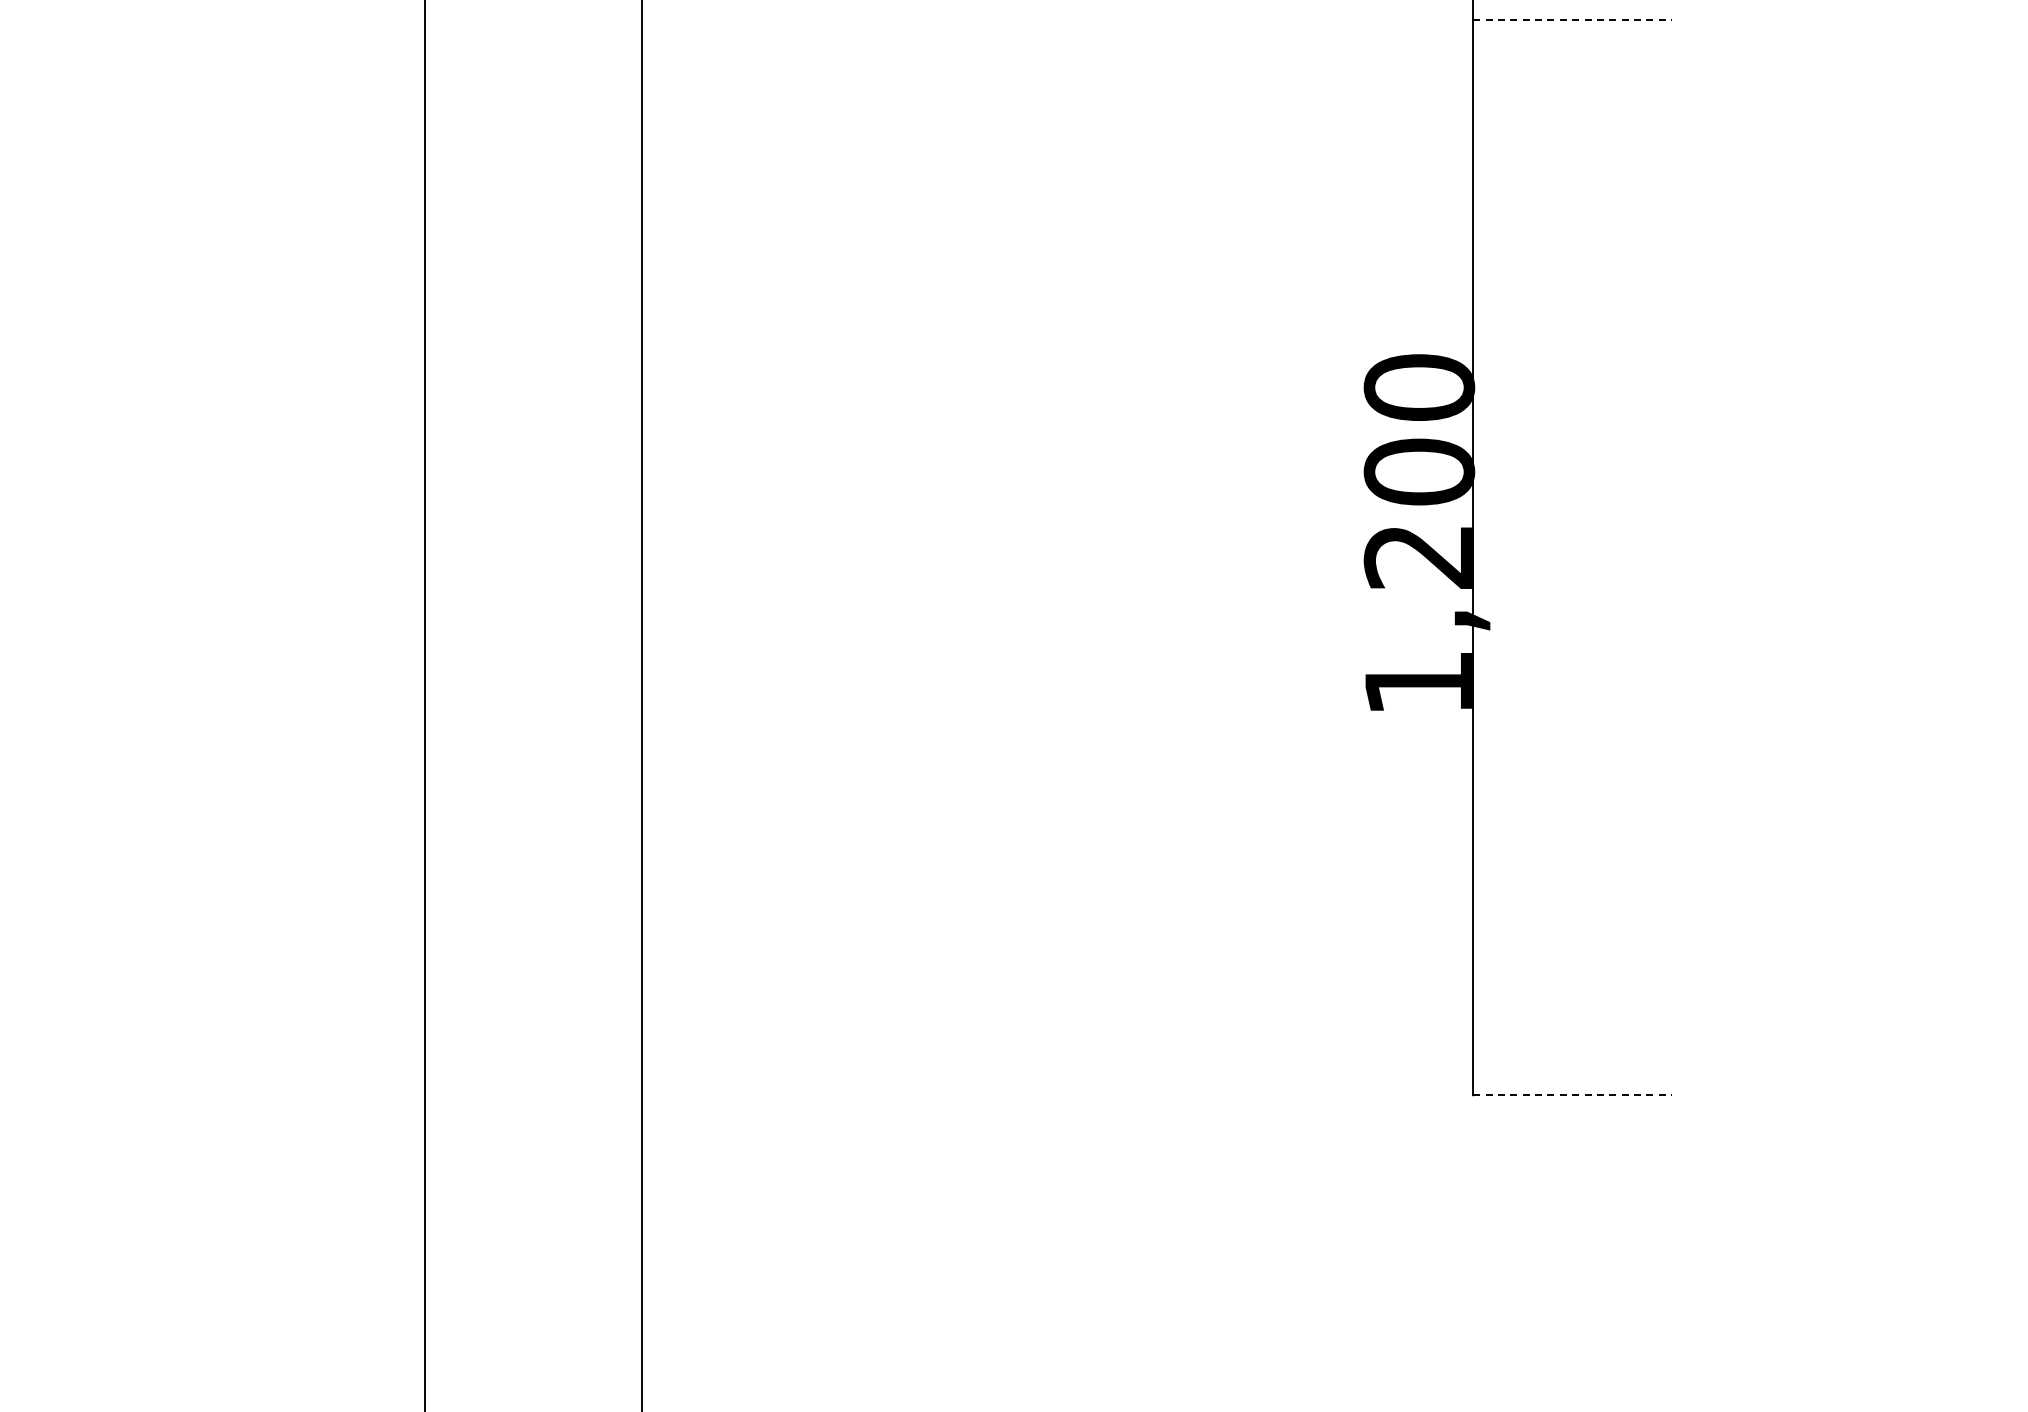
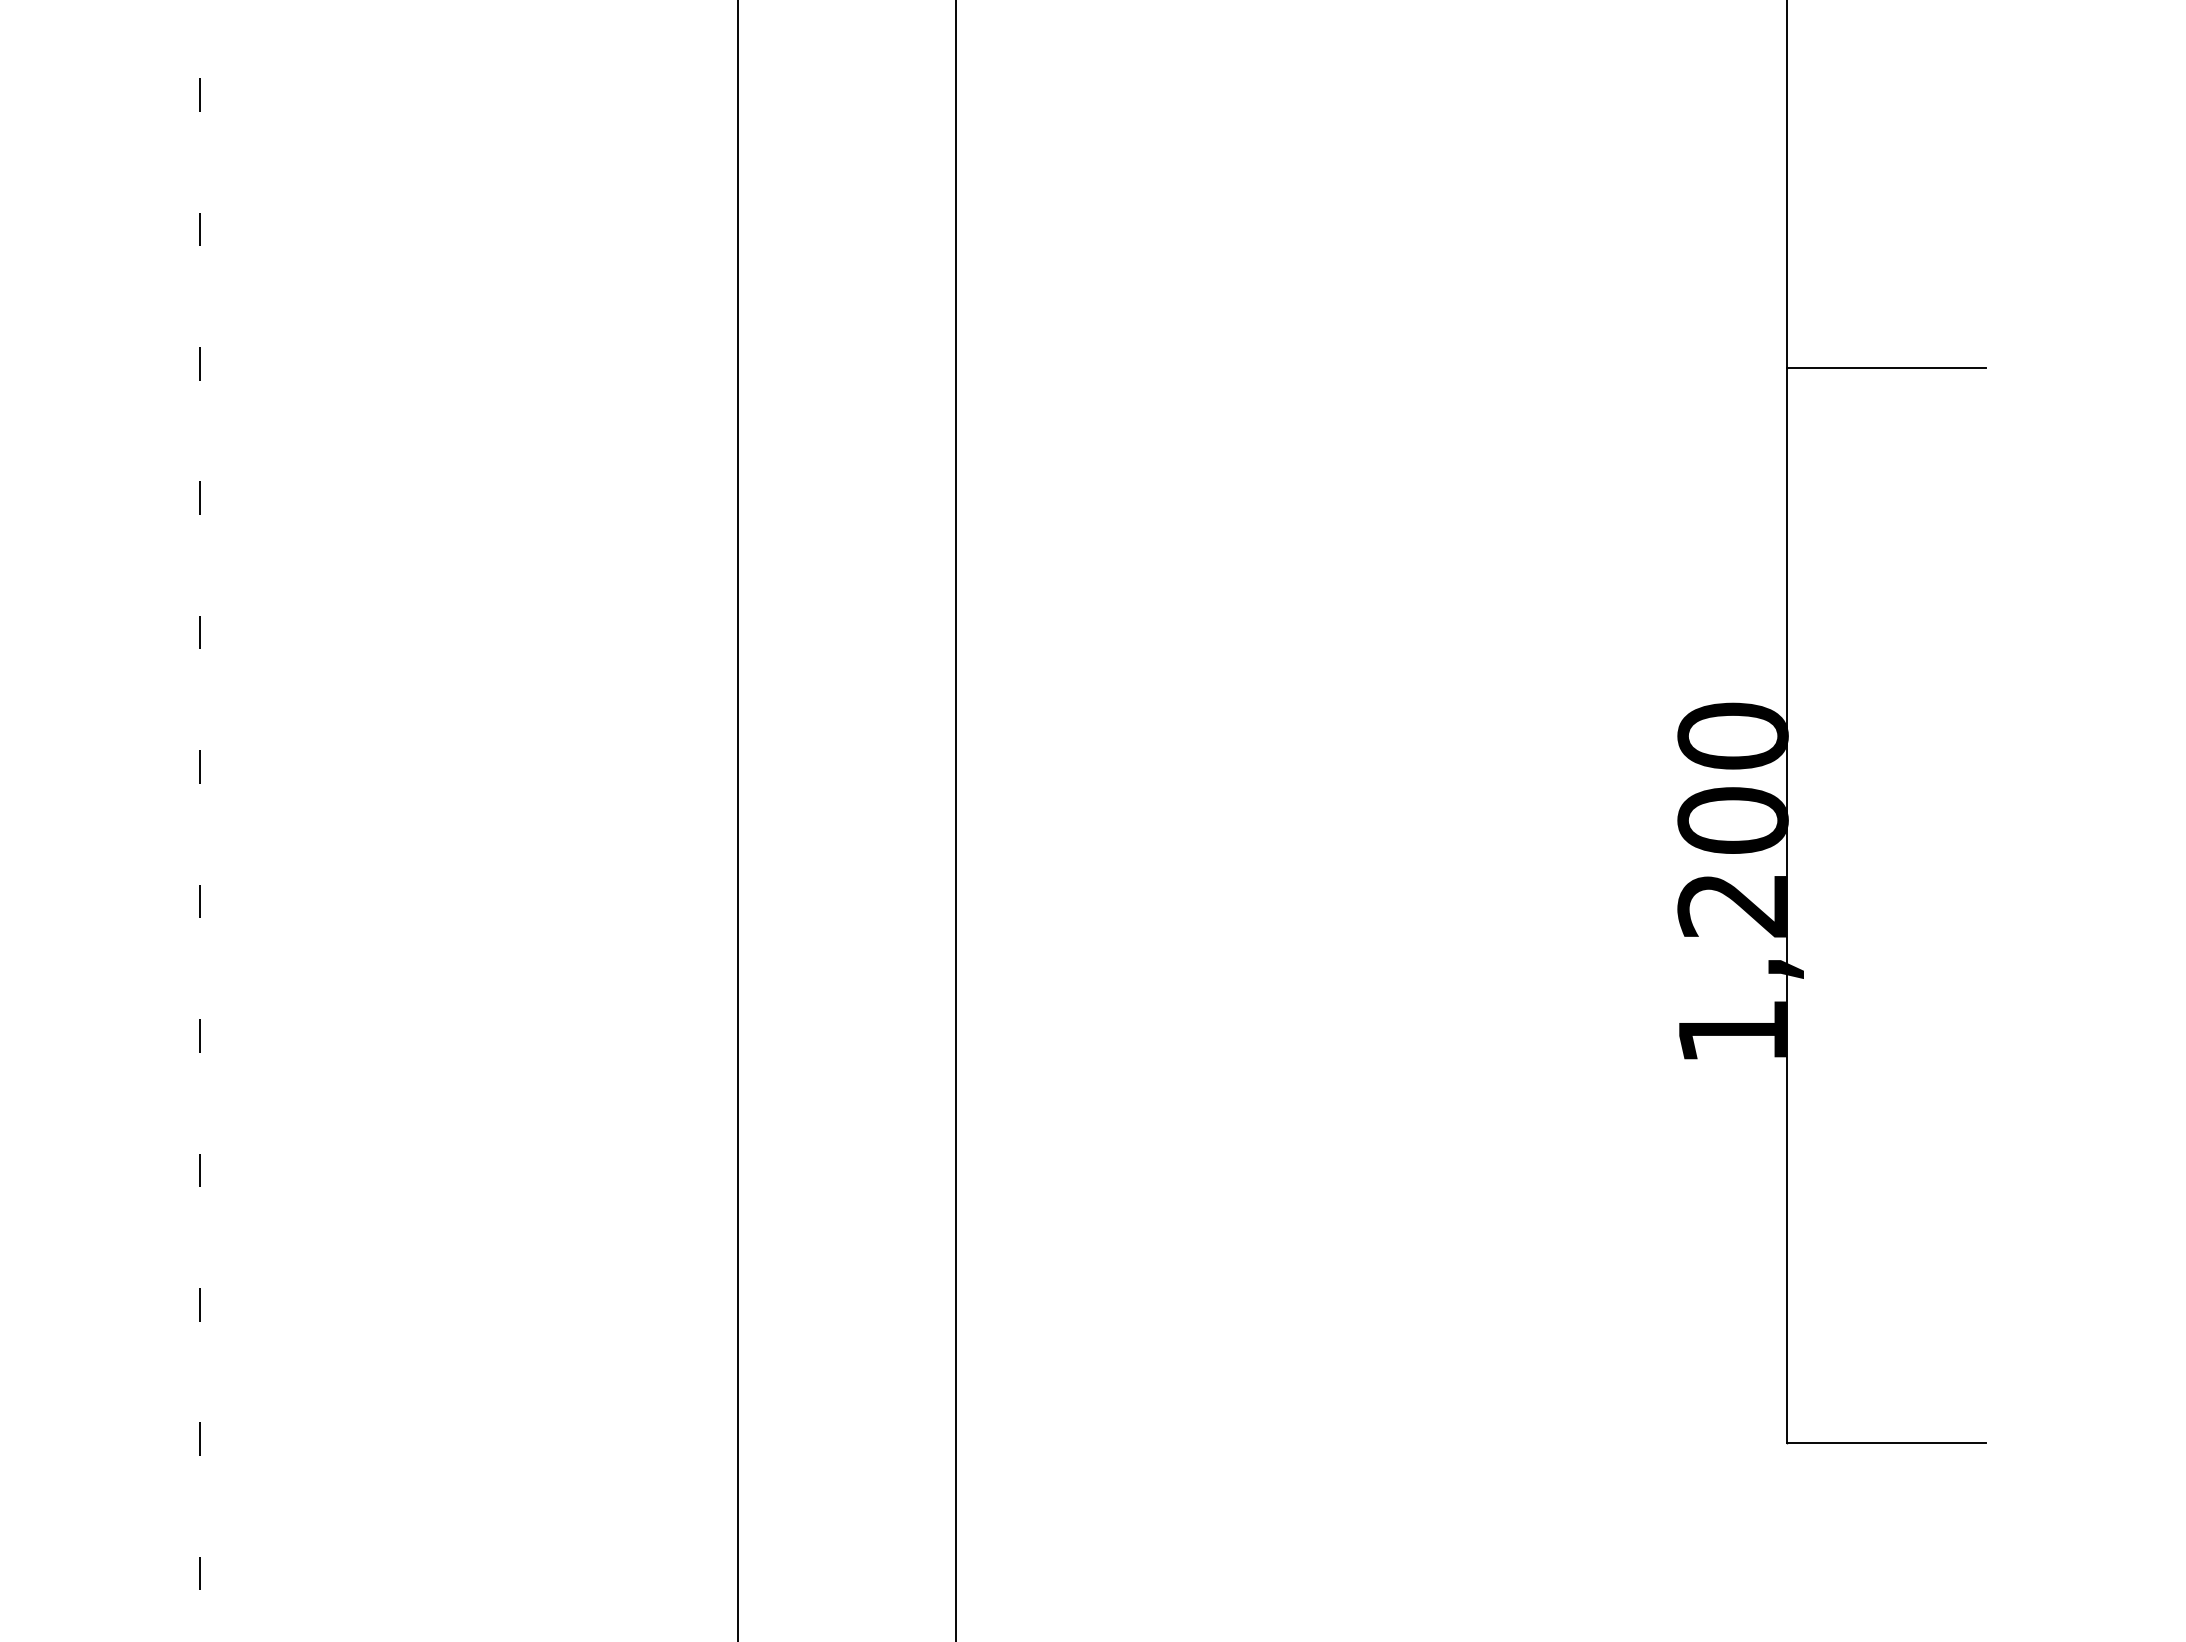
line: (1572, 19) -> (1886, 368), dashed -> solid
line: (1572, 1094) -> (1886, 1443), dashed -> solid

